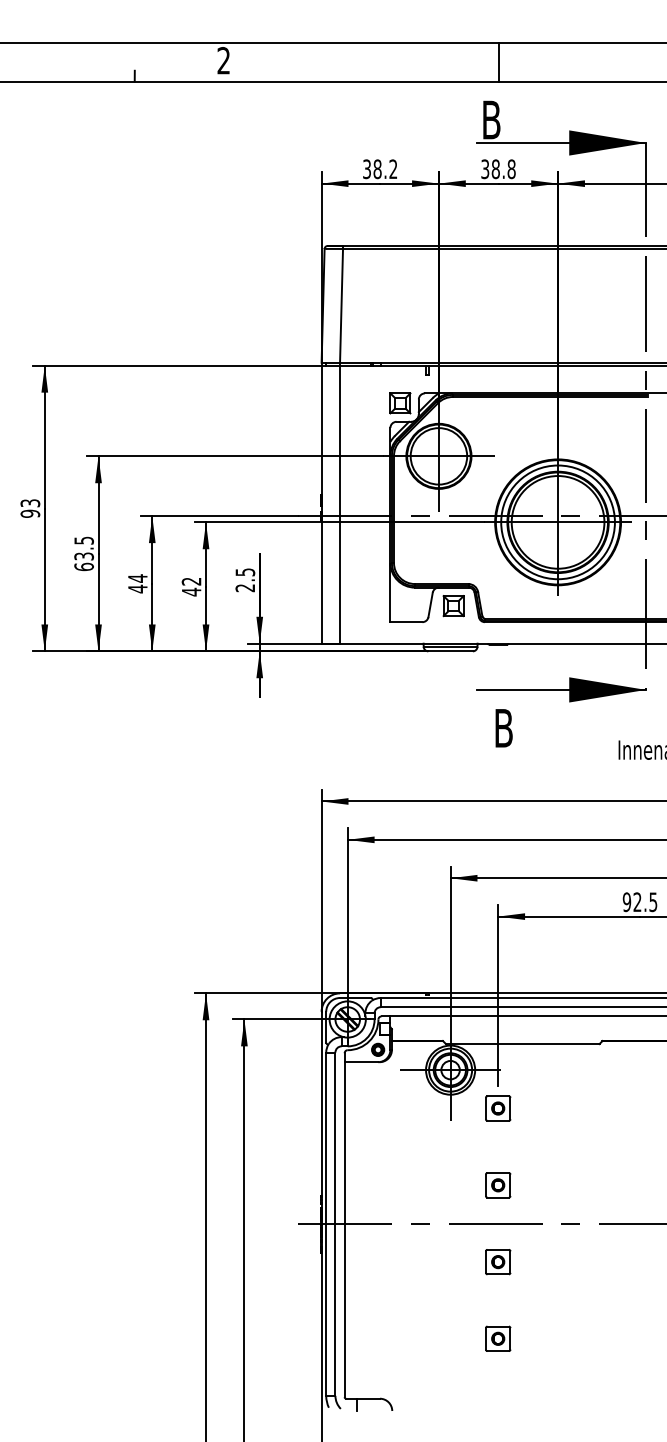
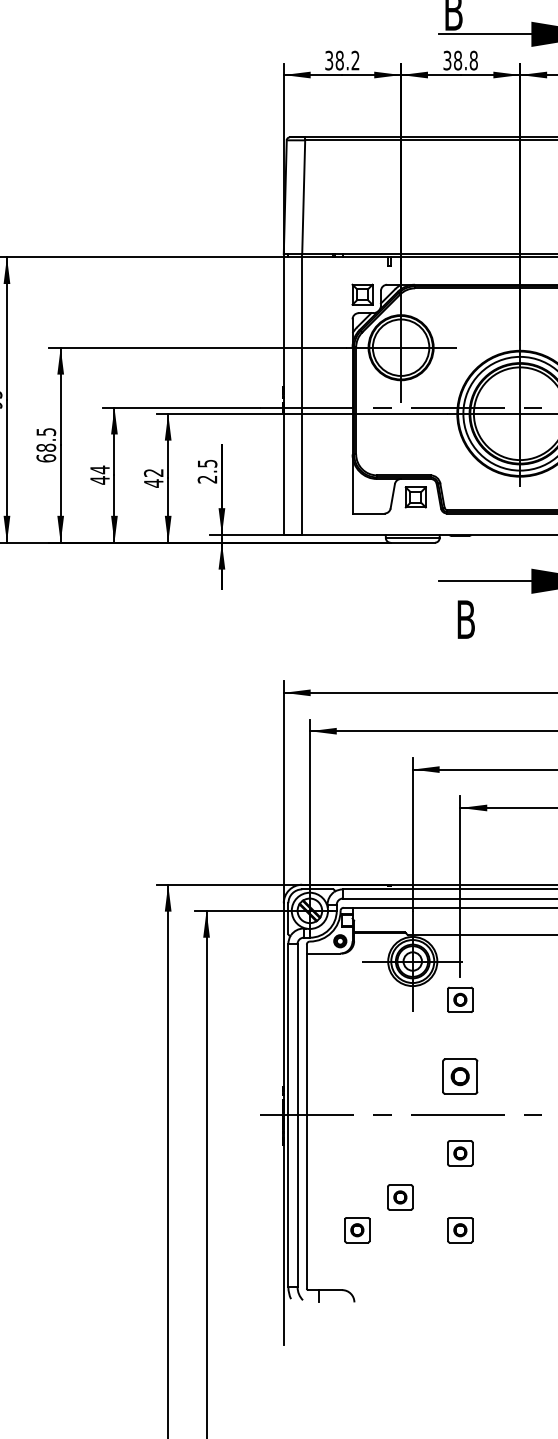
text: (83, 556) -> (45, 447), 63.5 -> 68.5
part: (498, 1185) -> (460, 1076), size x1.4
part: (438, 1306) -> (400, 1197), added
part: (395, 1338) -> (357, 1229), added

